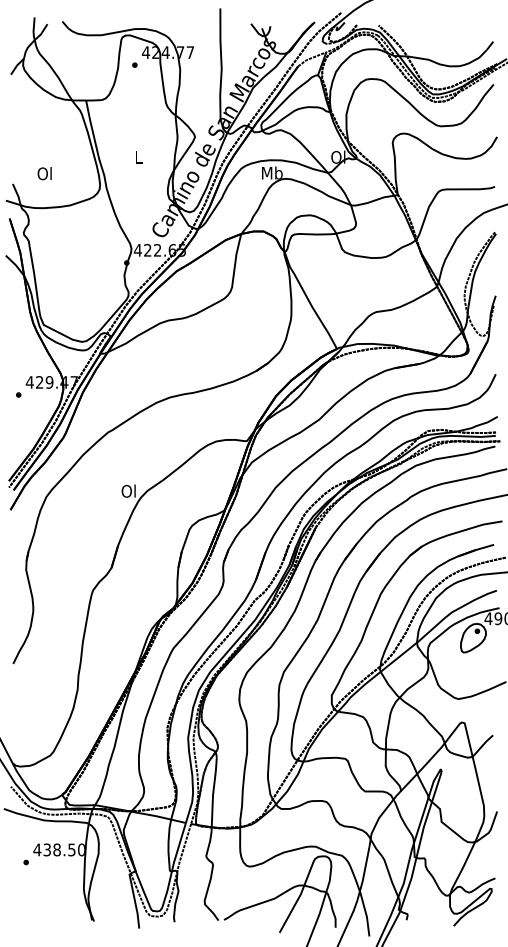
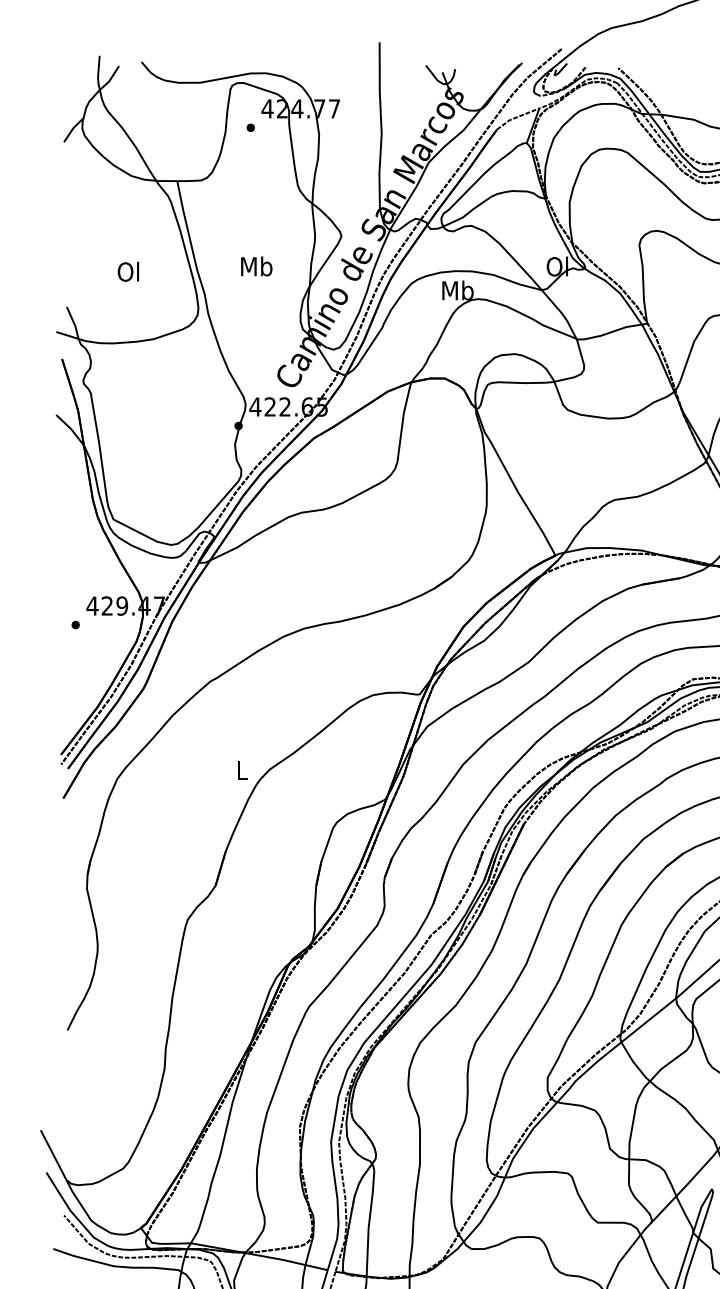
text: (138, 156) -> (256, 265), L -> Mb
text: (44, 173) -> (128, 271), moved
text: (128, 490) -> (241, 768), Ol -> L

